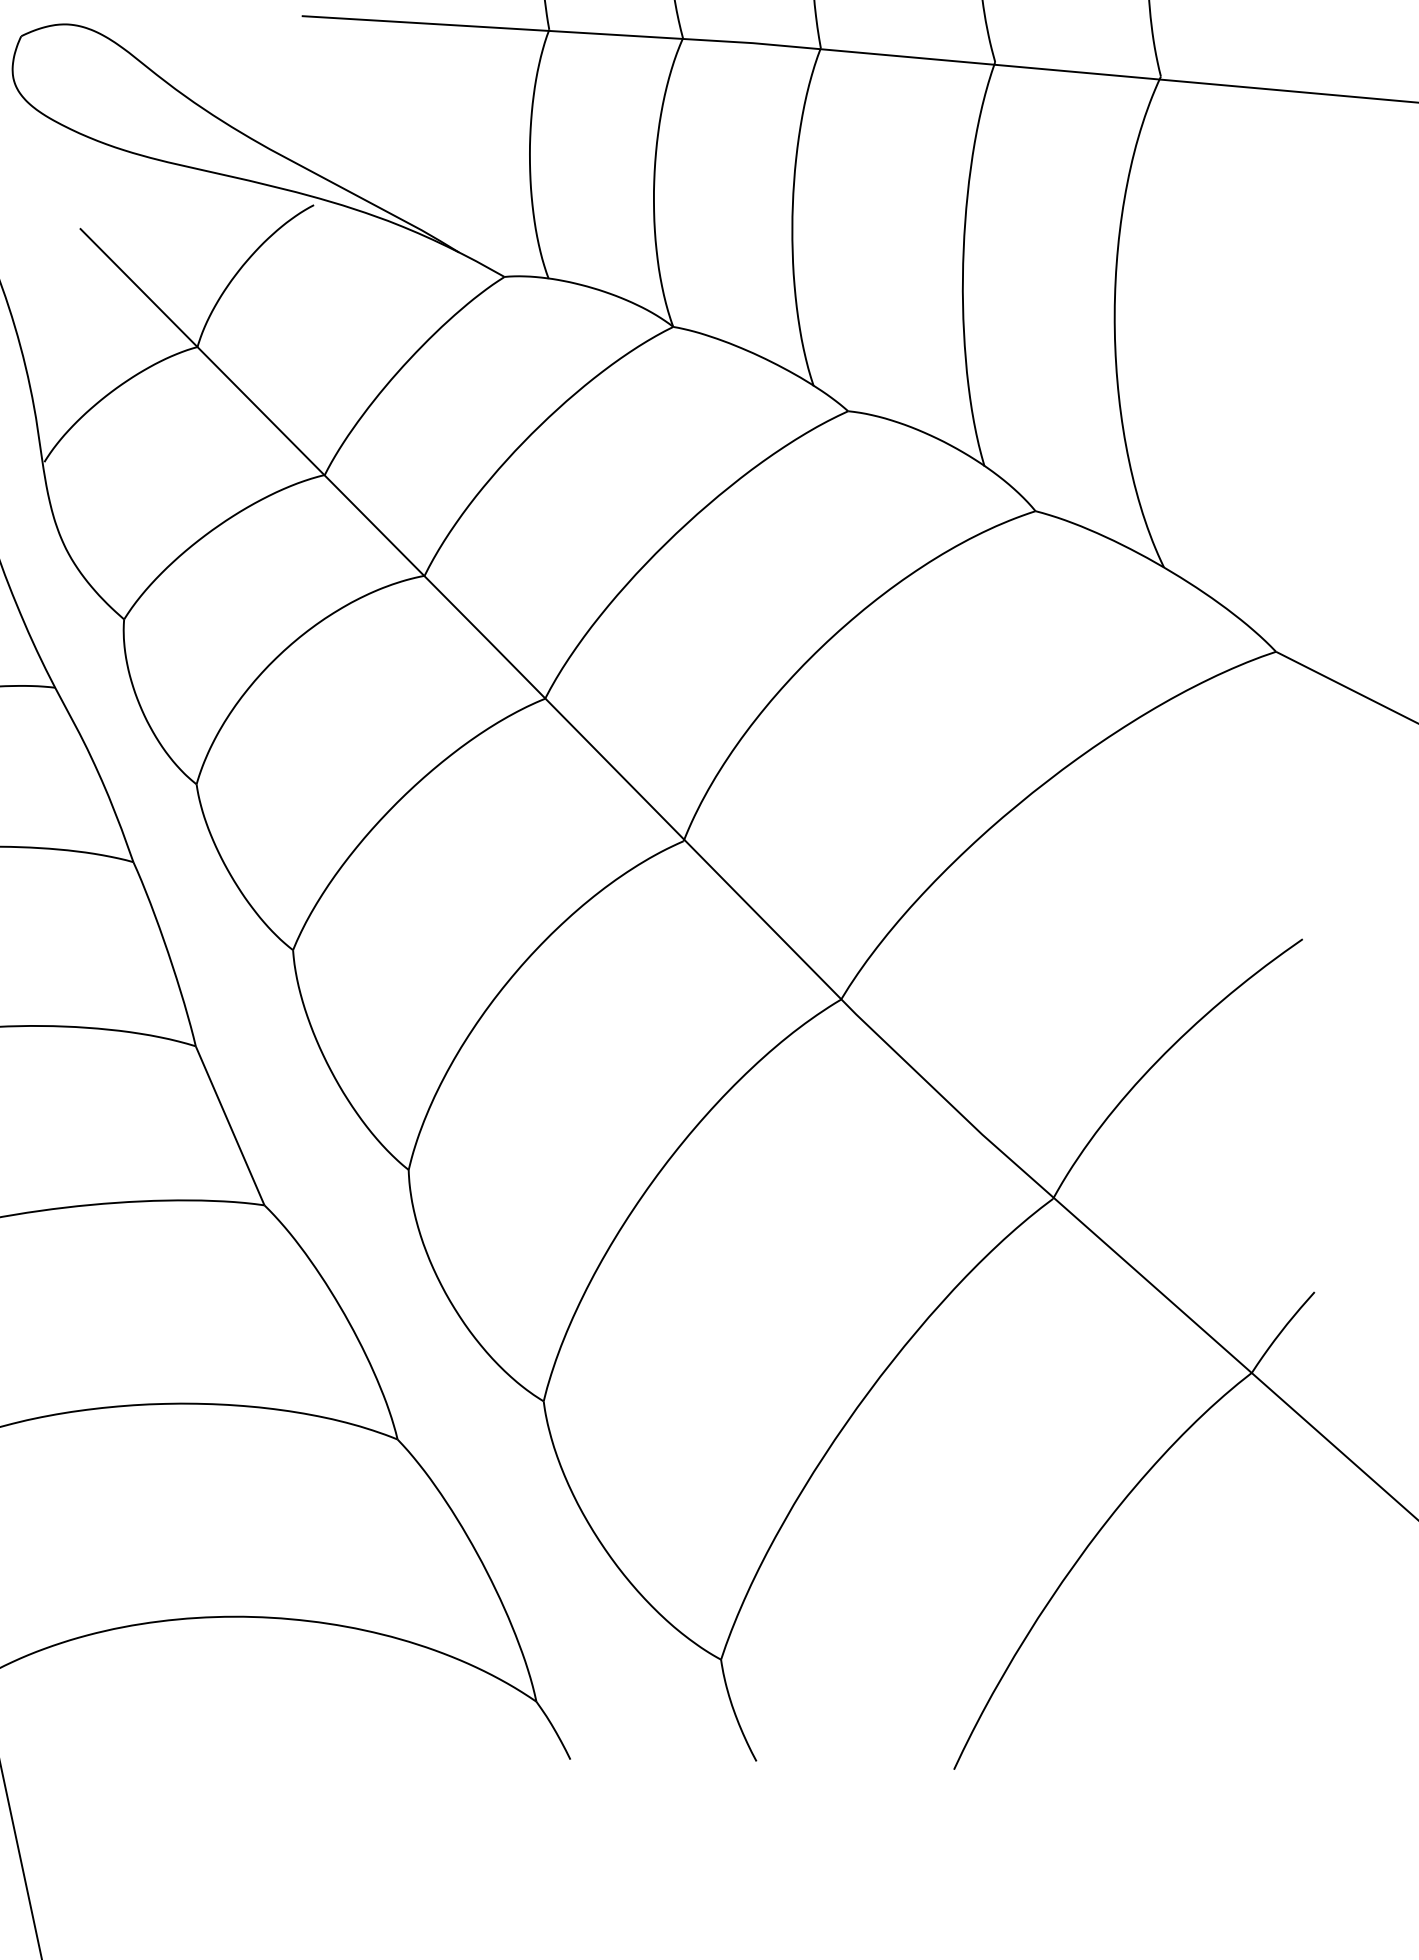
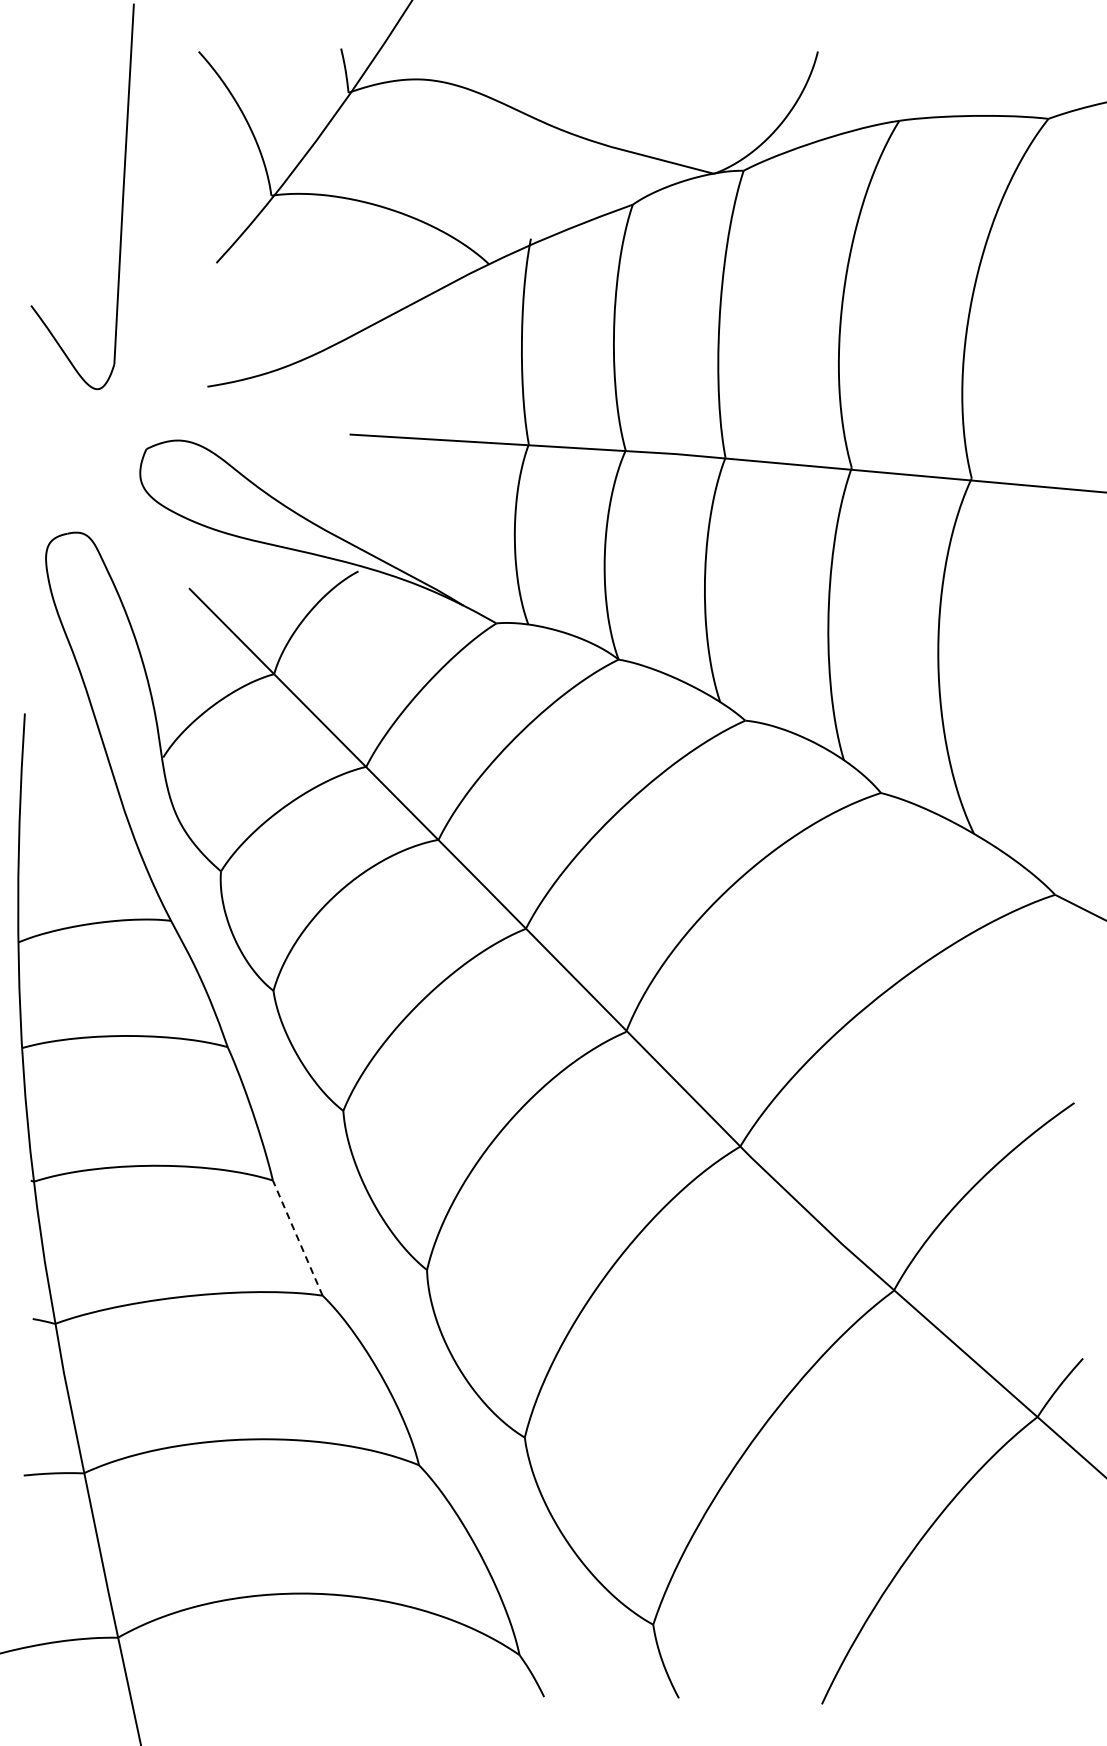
line: (229, 1126) -> (297, 1238), solid -> dashed

